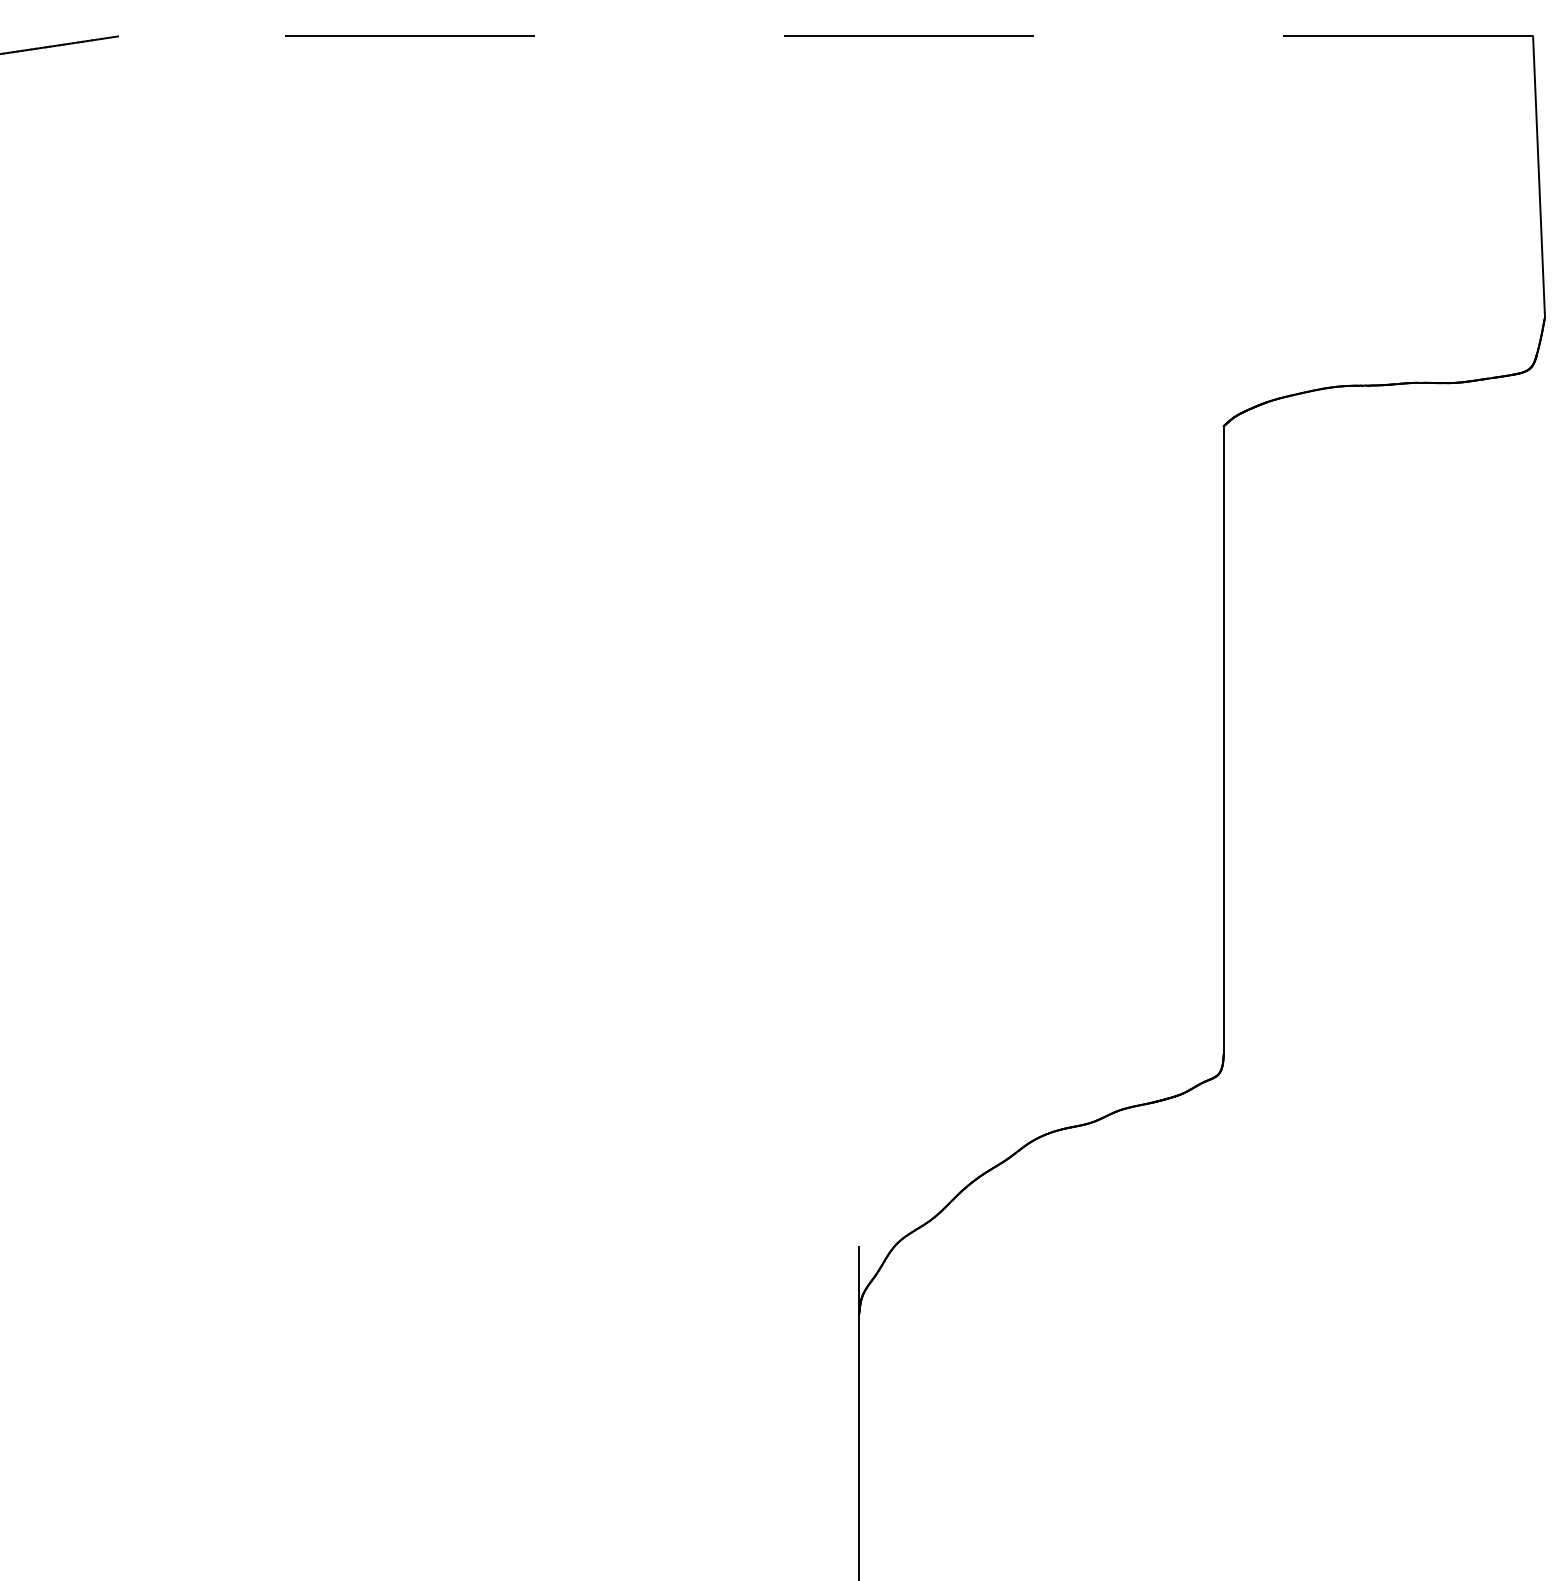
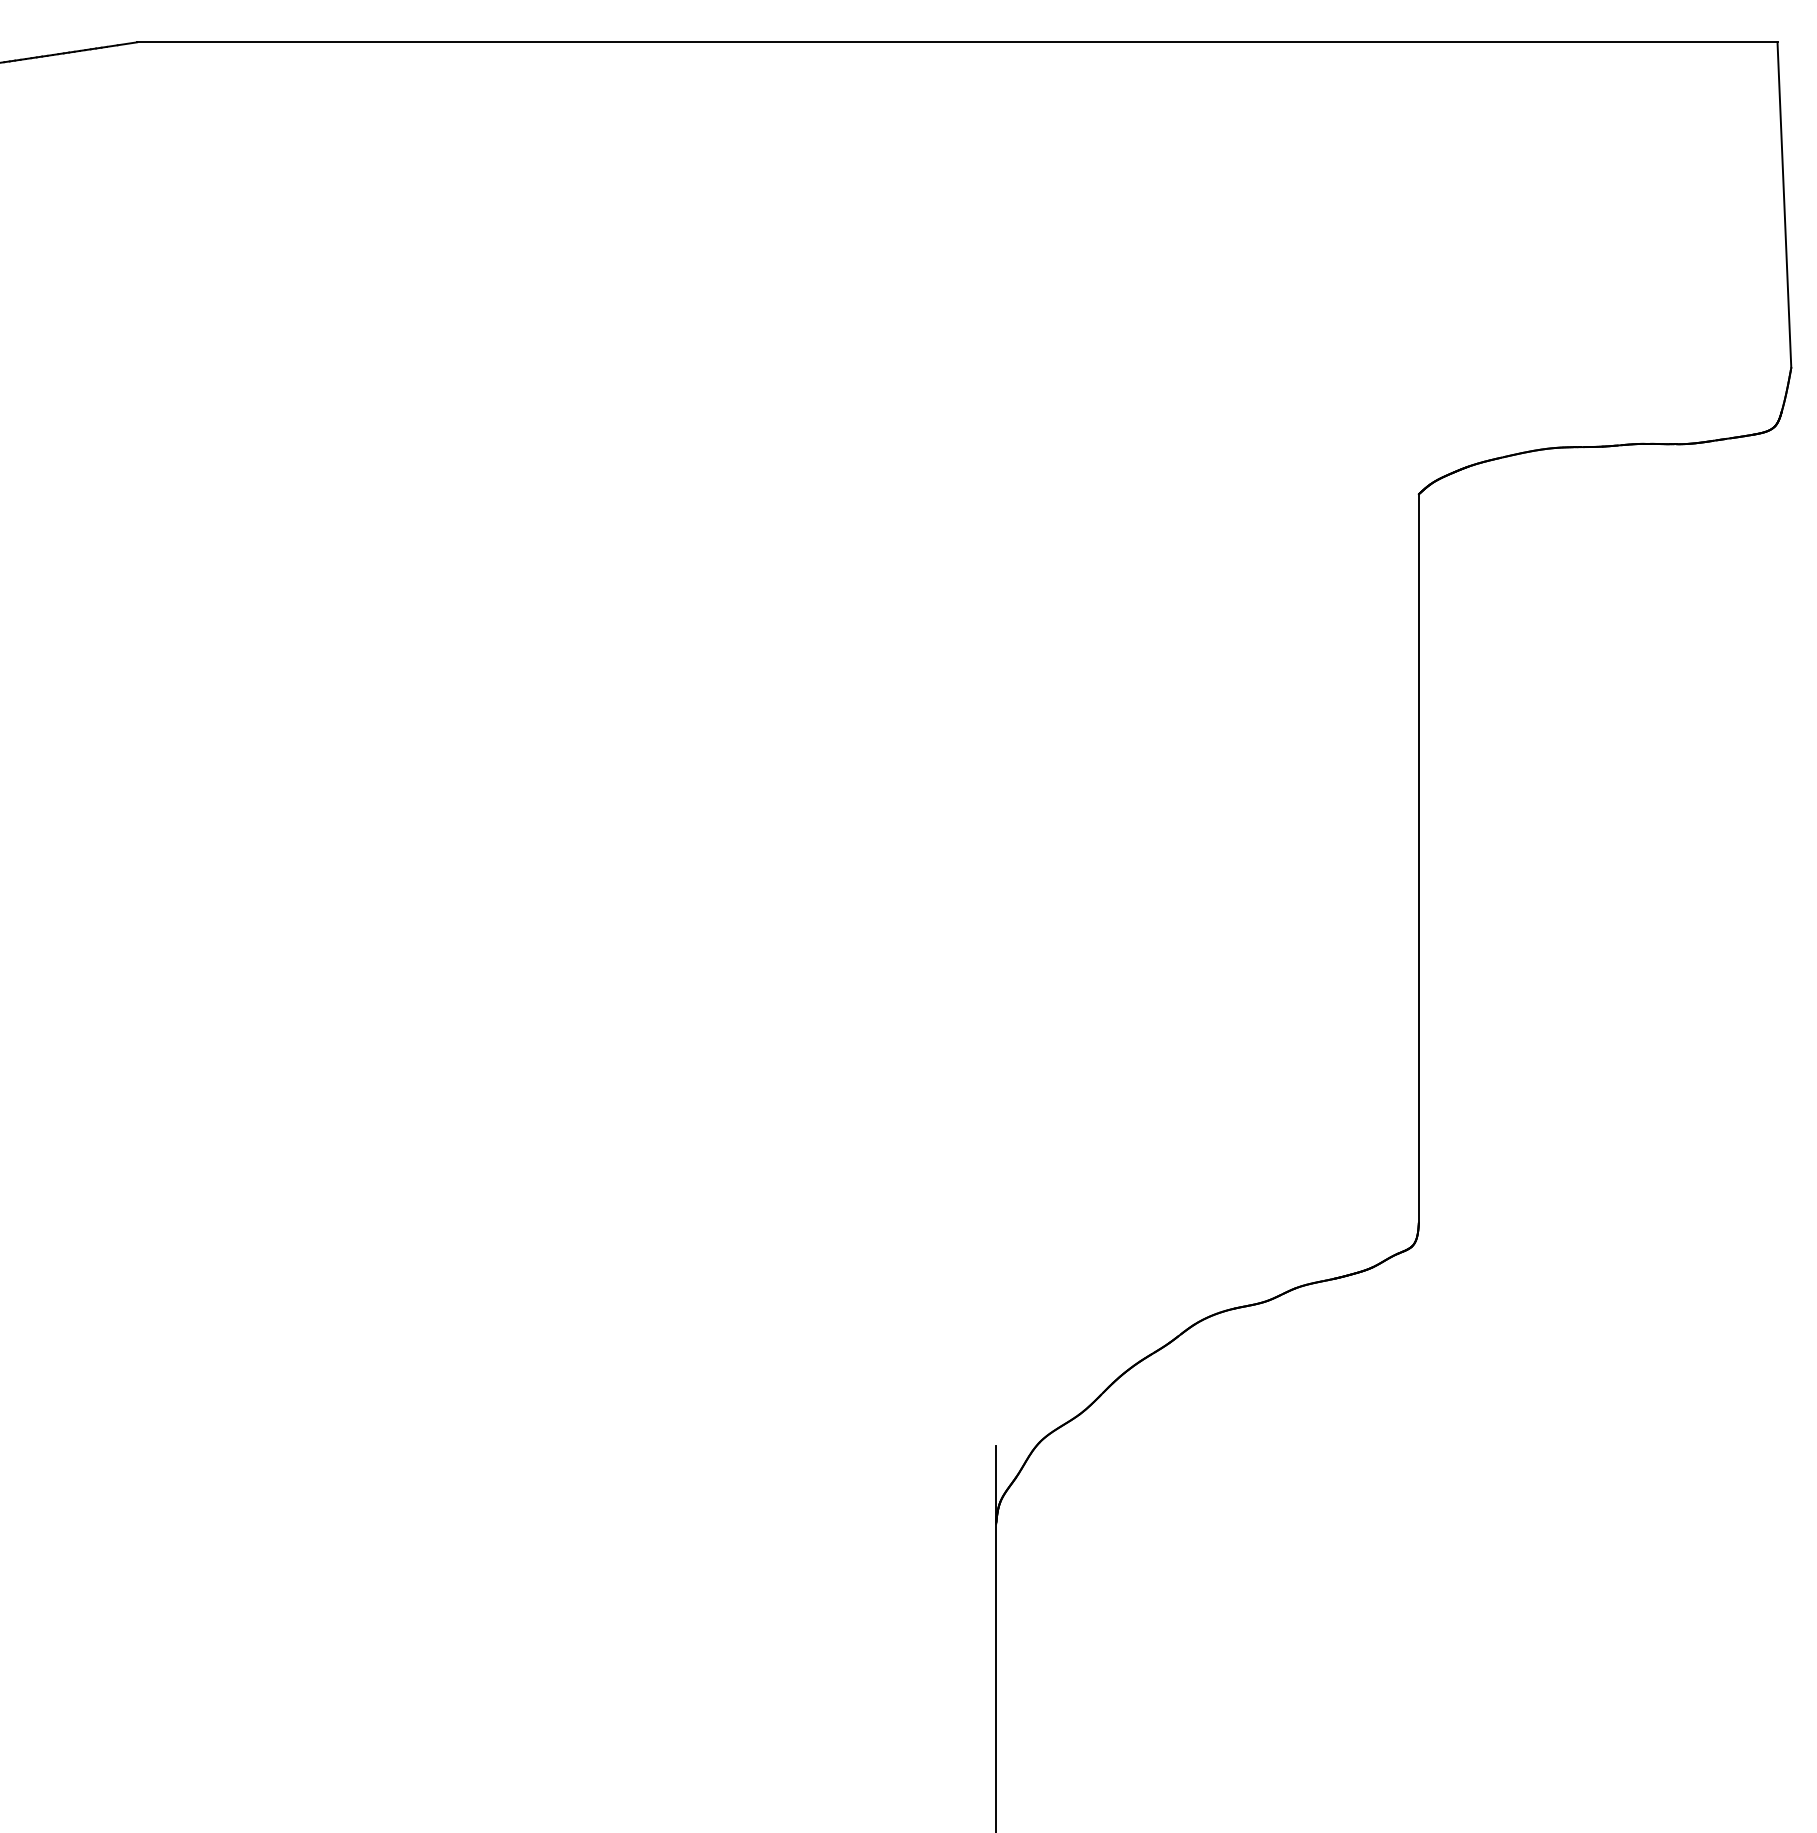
line: (825, 36) -> (957, 42), dashed -> solid

